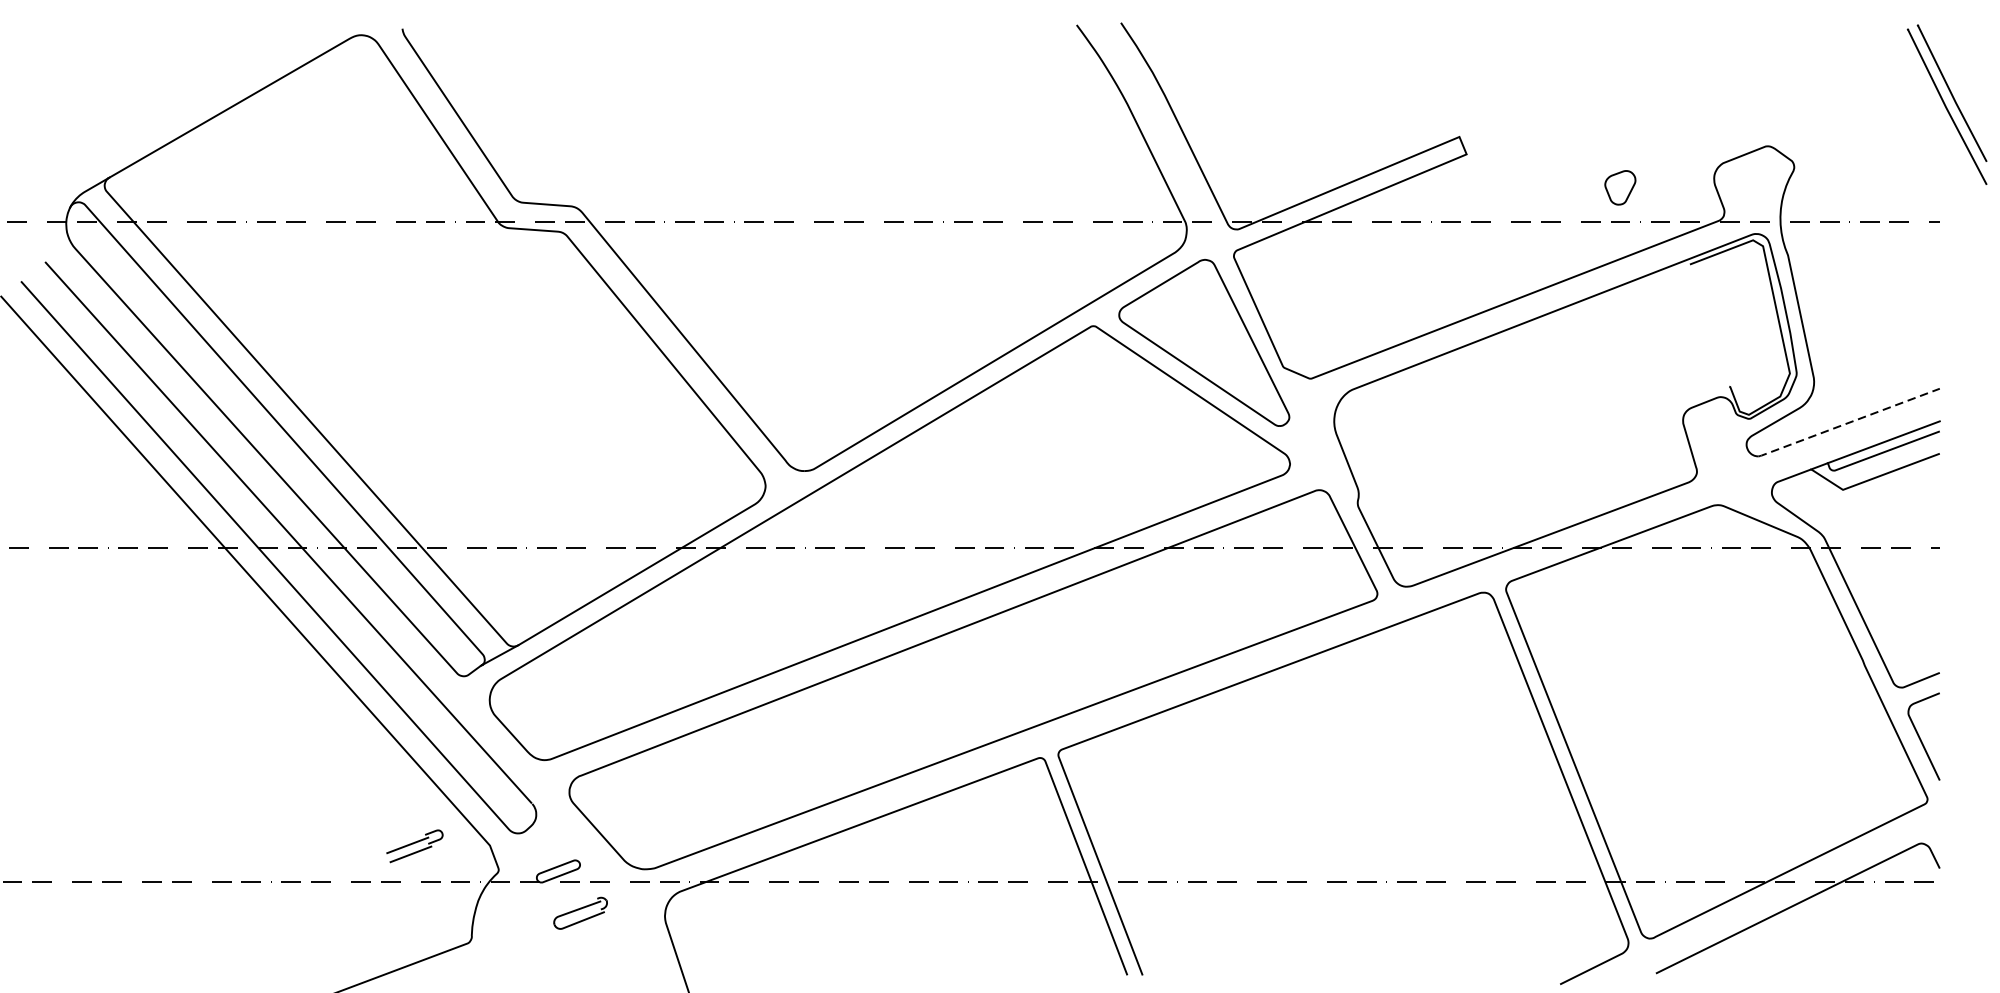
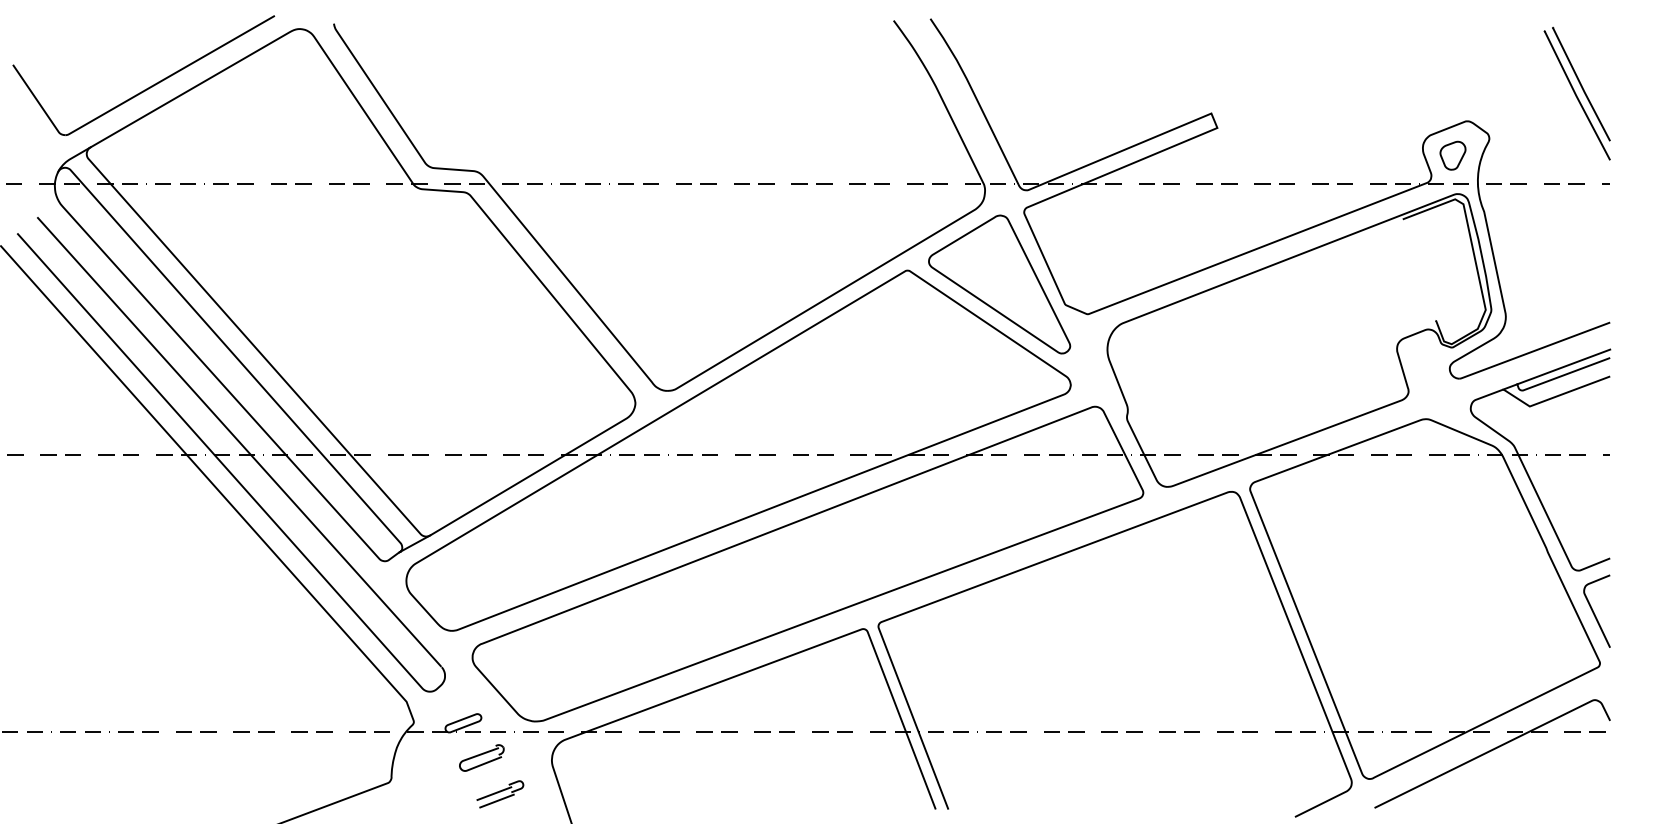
part: (180, 104) -> (149, 86), added
part: (1946, 104) -> (1576, 93), moved
part: (1619, 187) -> (1452, 155), moved
line: (1847, 423) -> (1533, 351), dashed -> solid
part: (415, 846) -> (500, 794), moved

